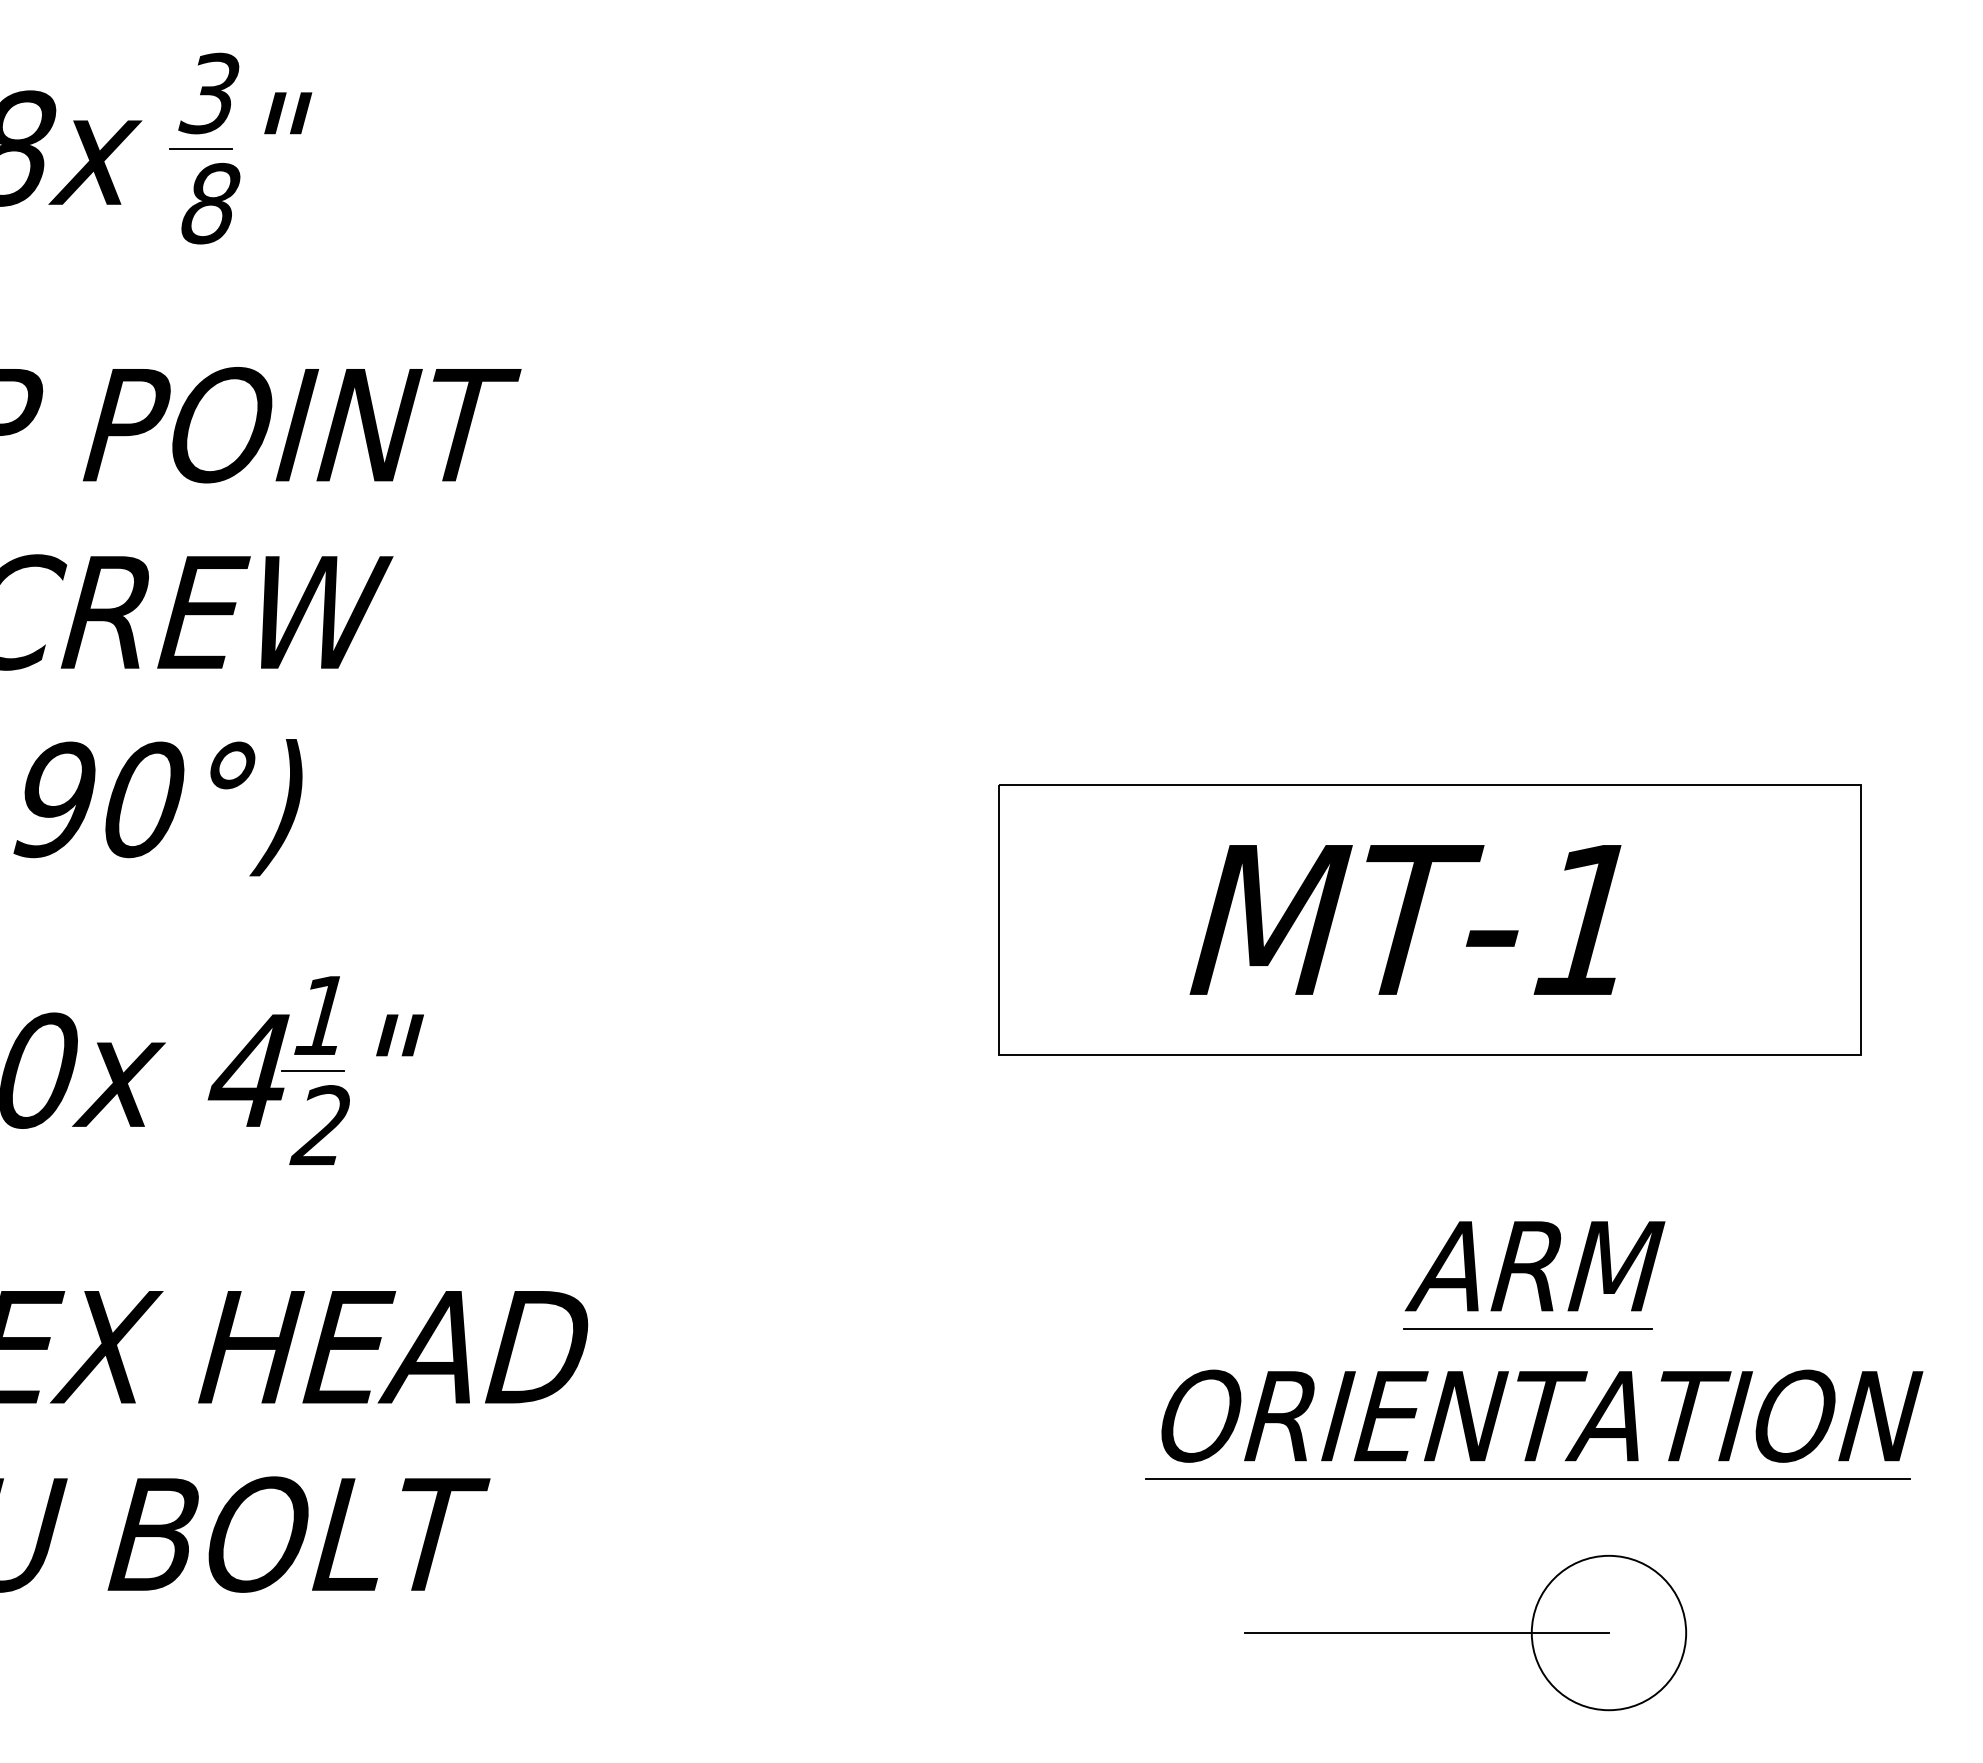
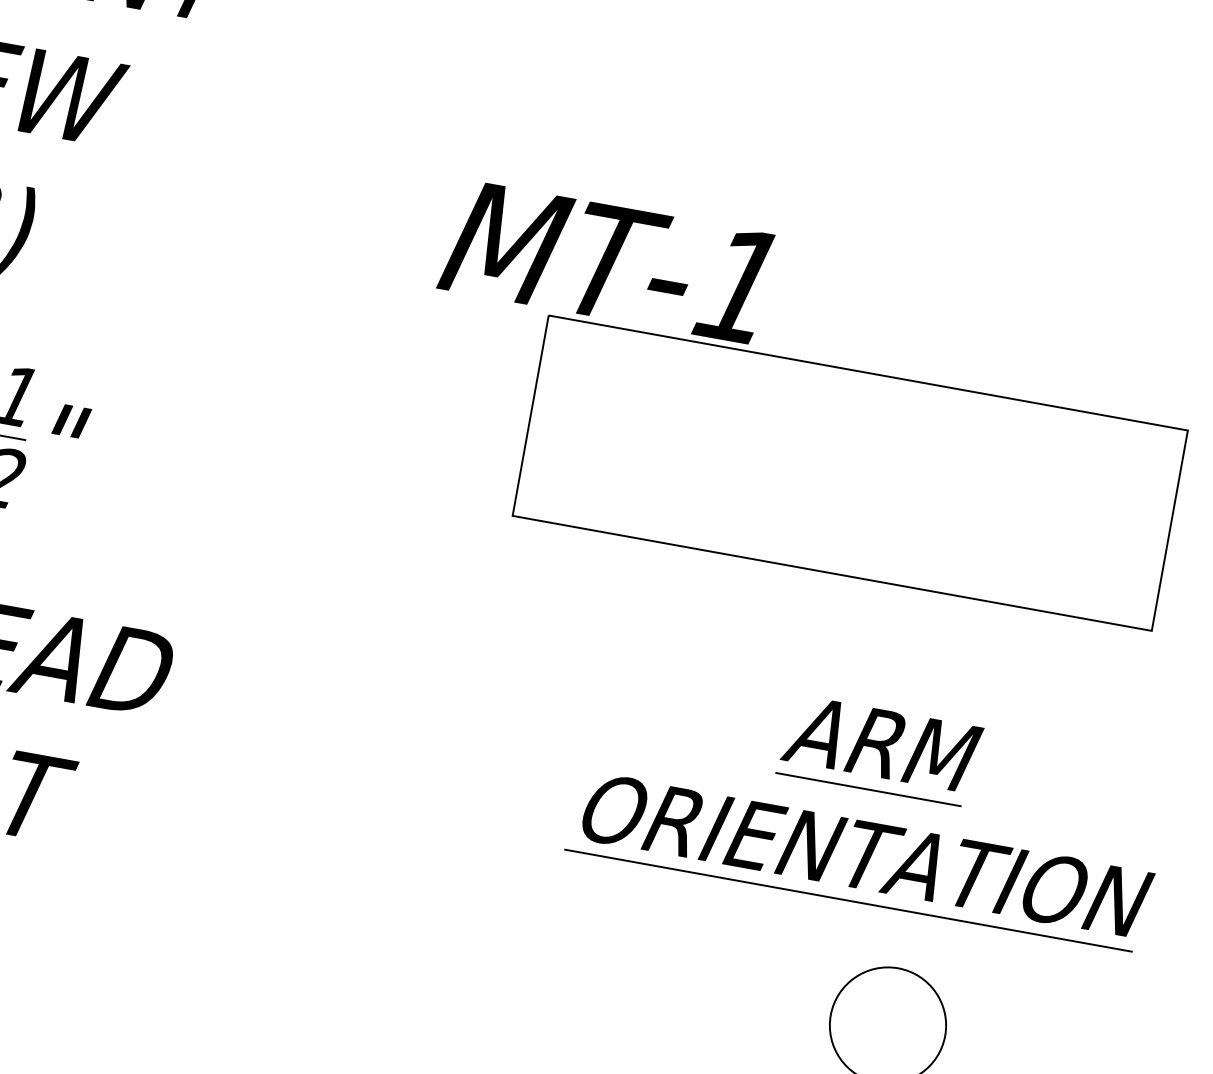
text: (1405, 919) -> (605, 261), moved
line: (1426, 1633) -> (752, 1001), removed

